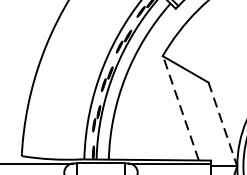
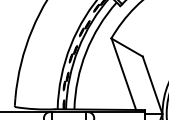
line: (180, 108) -> (123, 74), dashed -> solid
line: (222, 124) -> (152, 85), dashed -> solid

